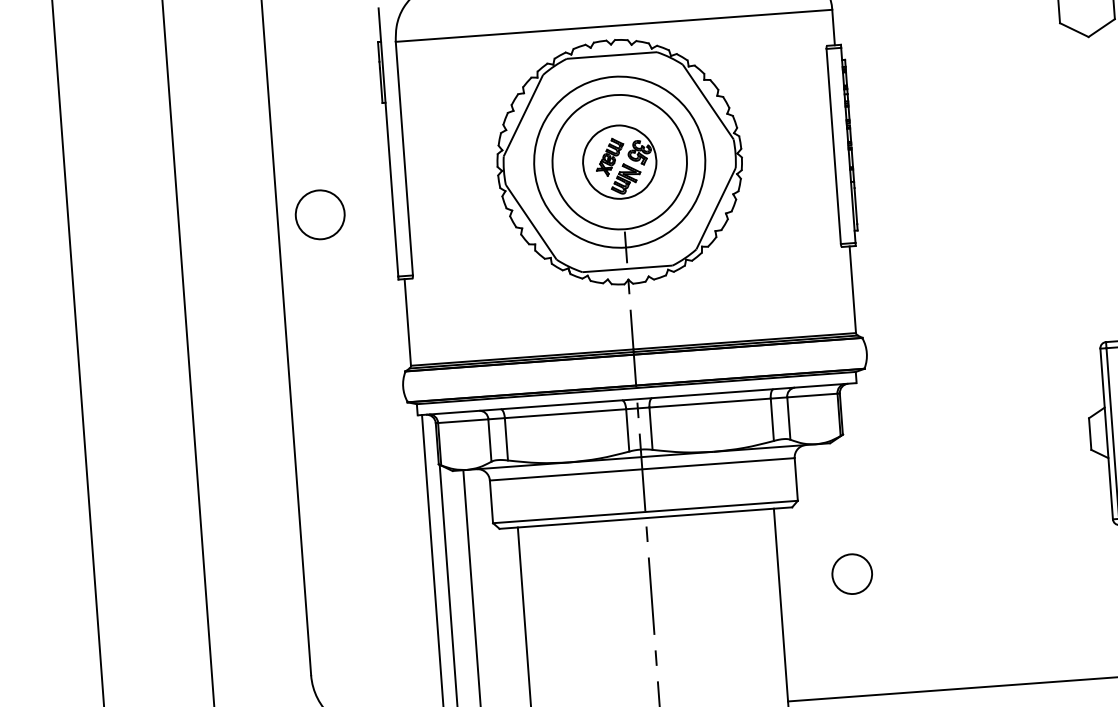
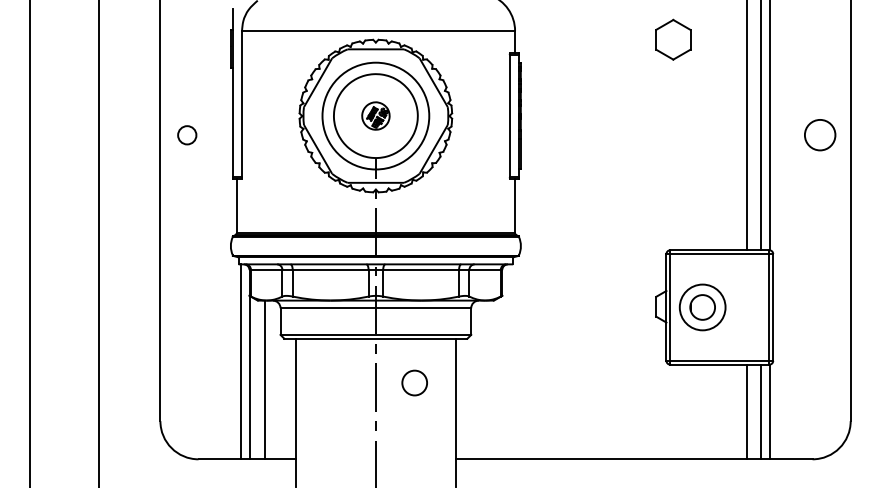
part: (619, 161) -> (375, 115), size x0.6
circle: (320, 215) -> (187, 135), size x0.6
circle: (851, 573) -> (414, 382), moved

